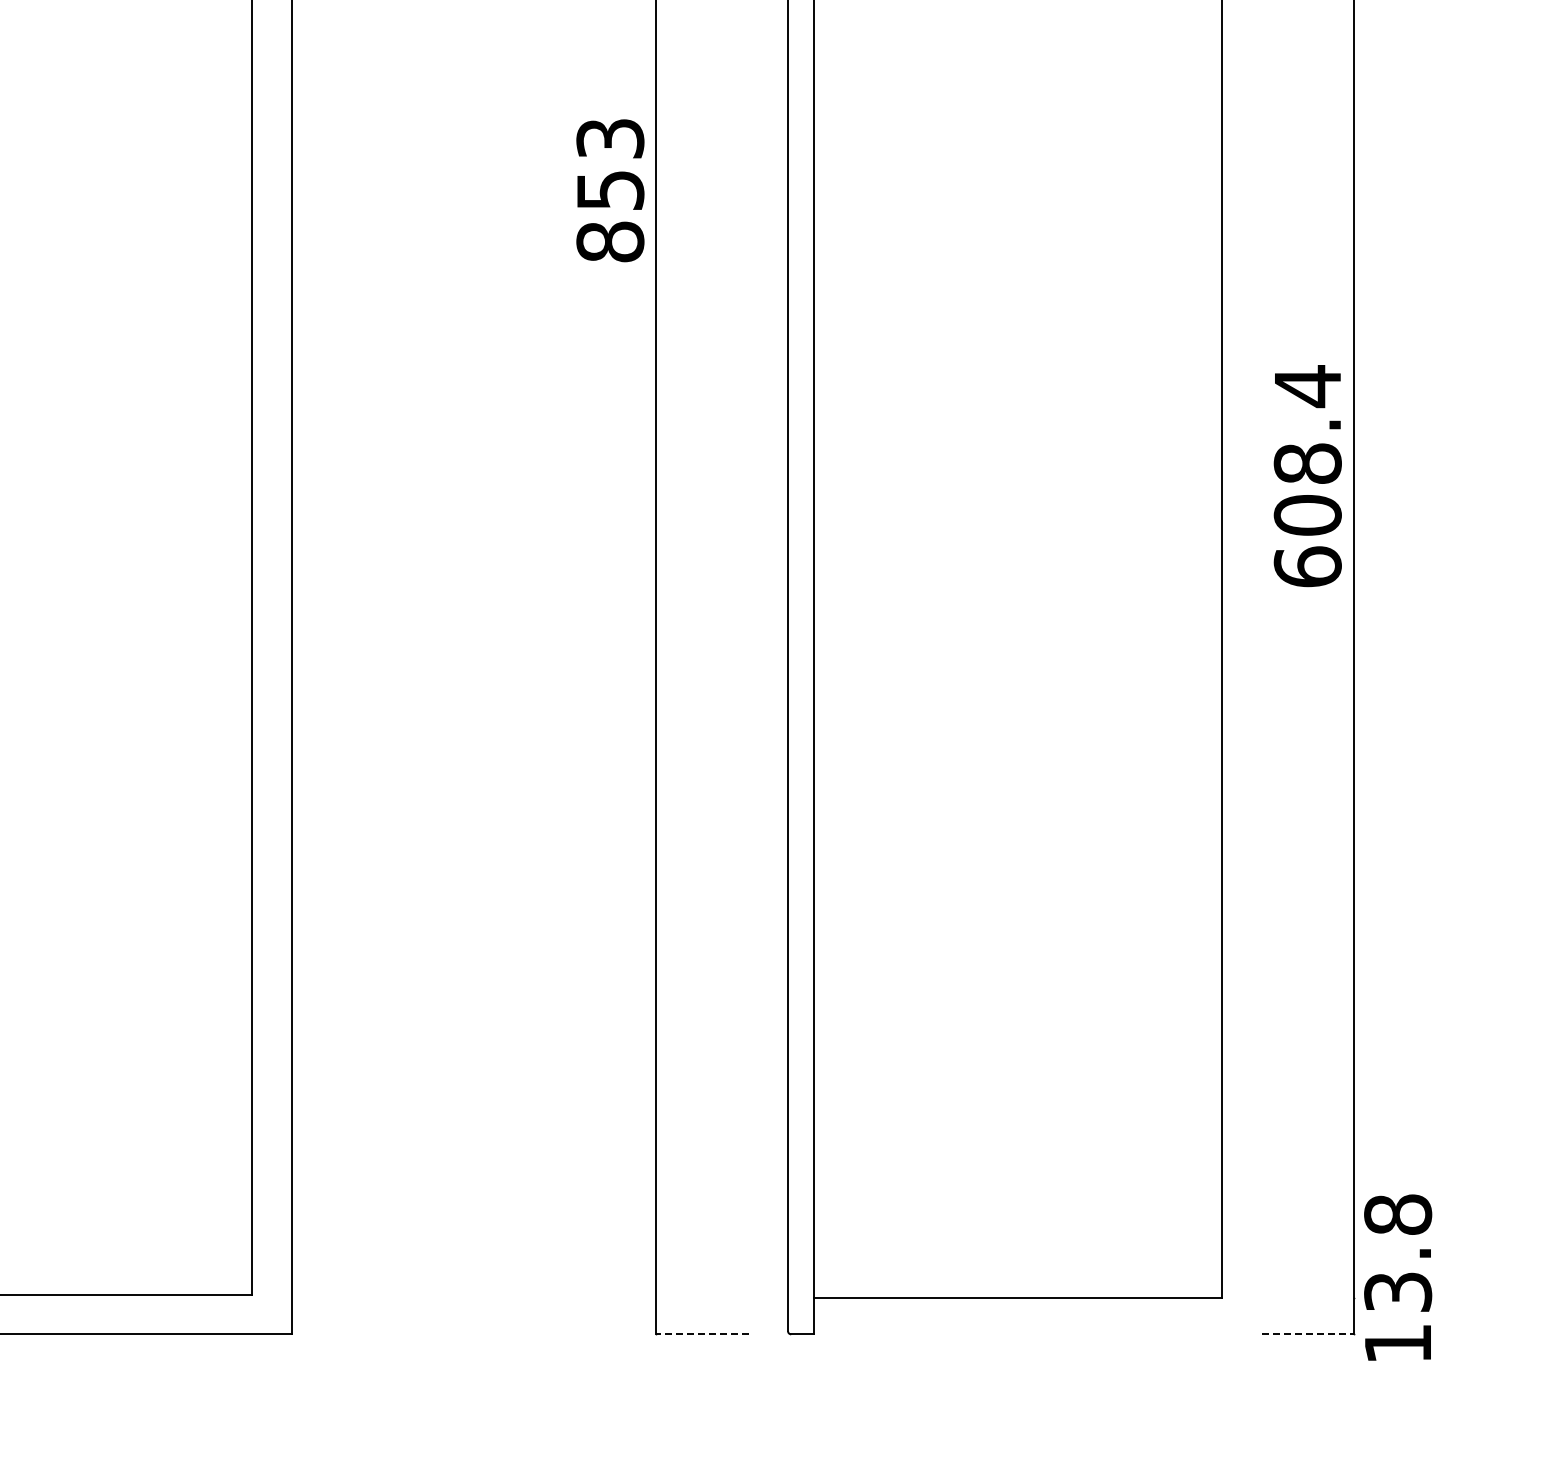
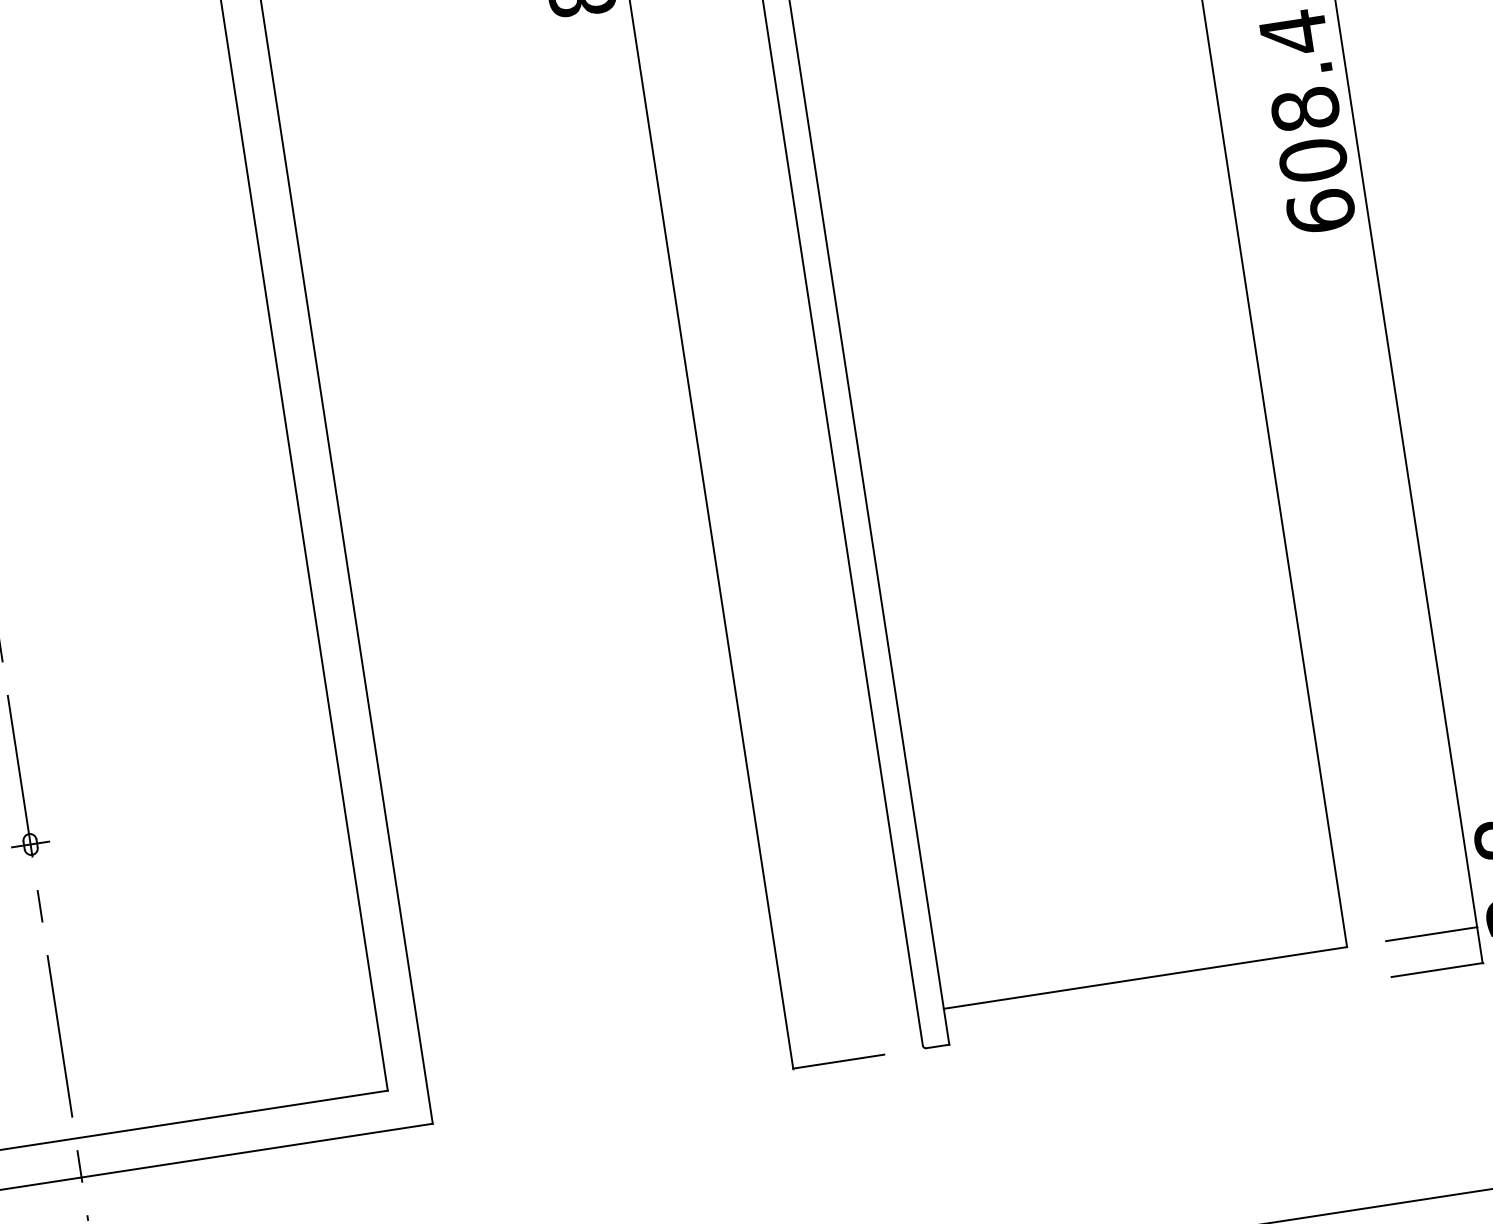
line: (1307, 1298) -> (1431, 934), added
line: (702, 1334) -> (838, 1061), dashed -> solid
line: (1308, 1334) -> (1437, 970), dashed -> solid

